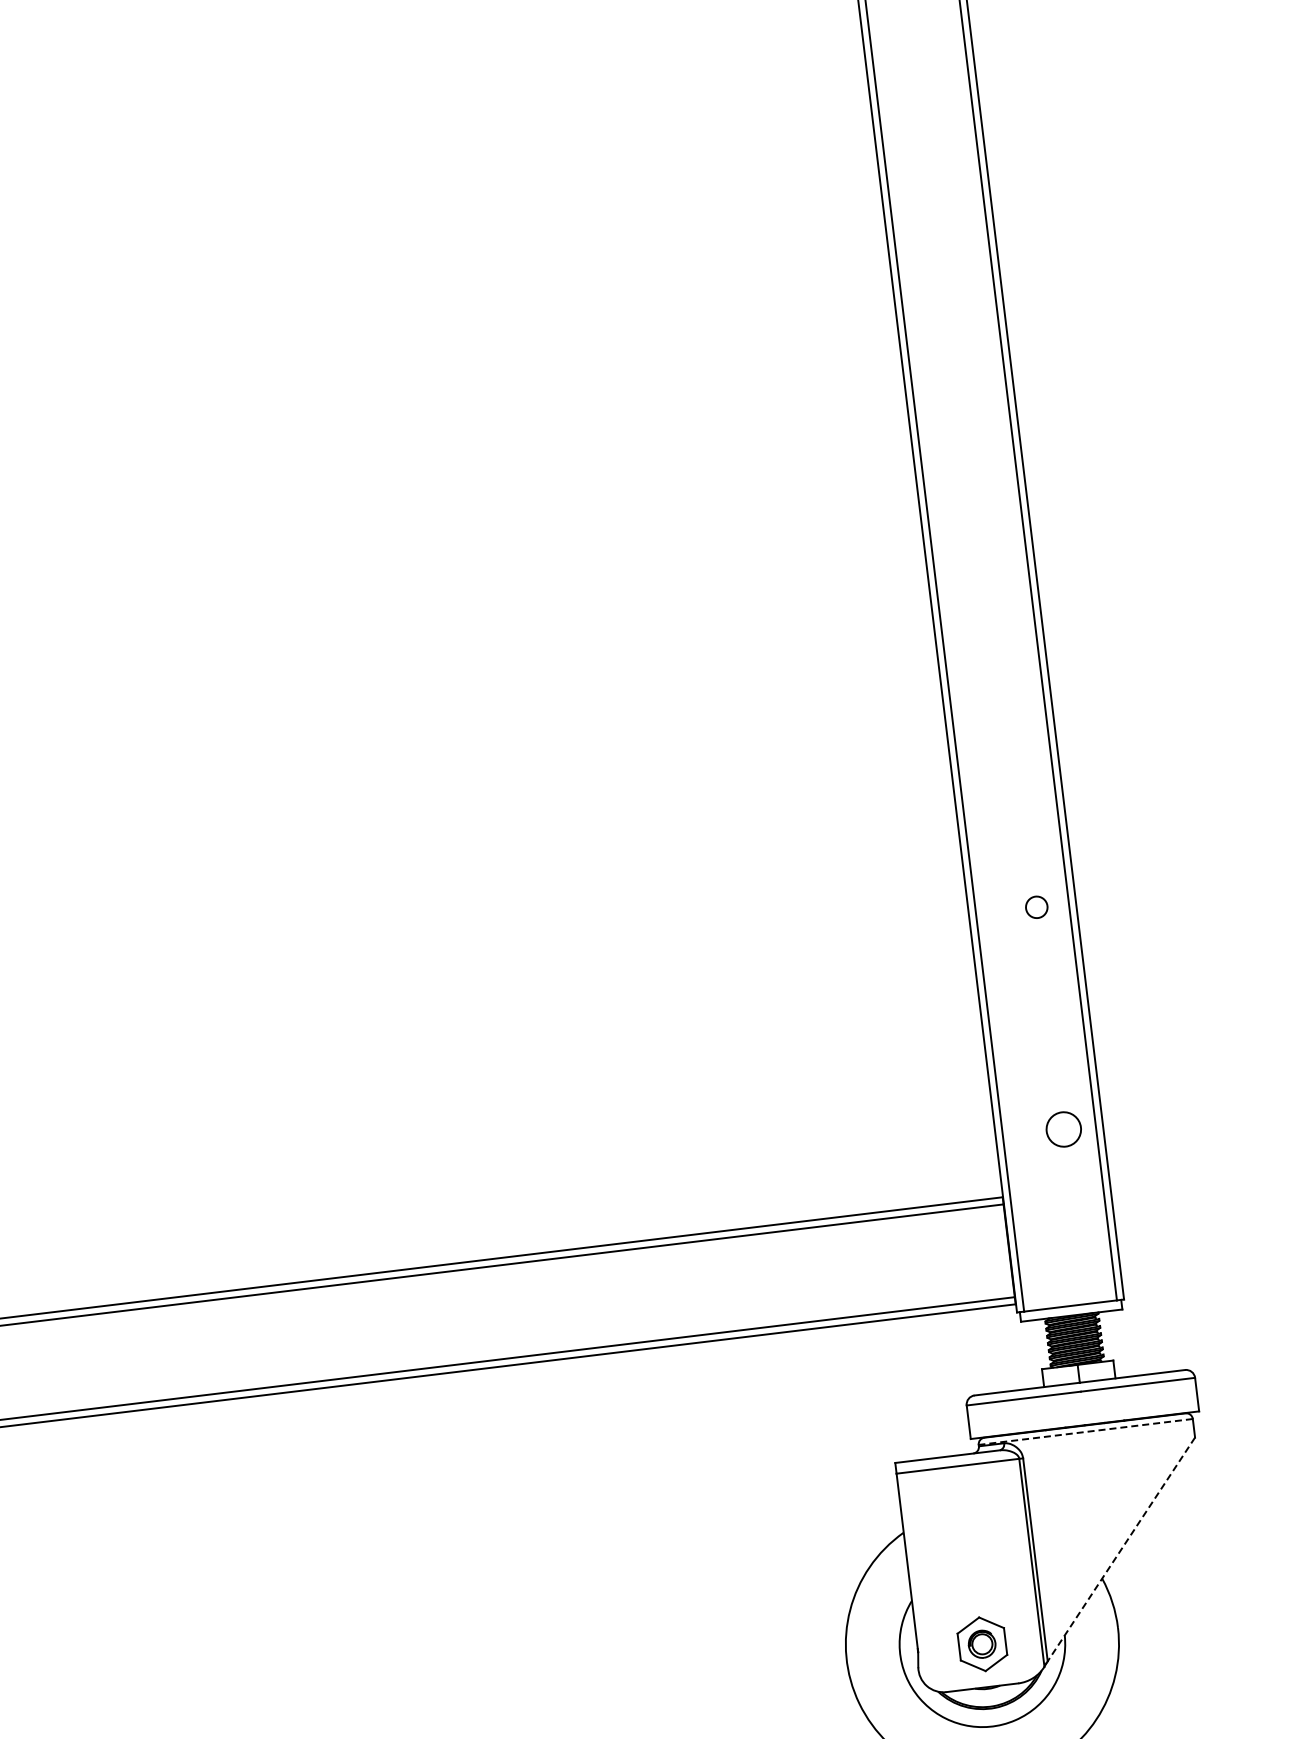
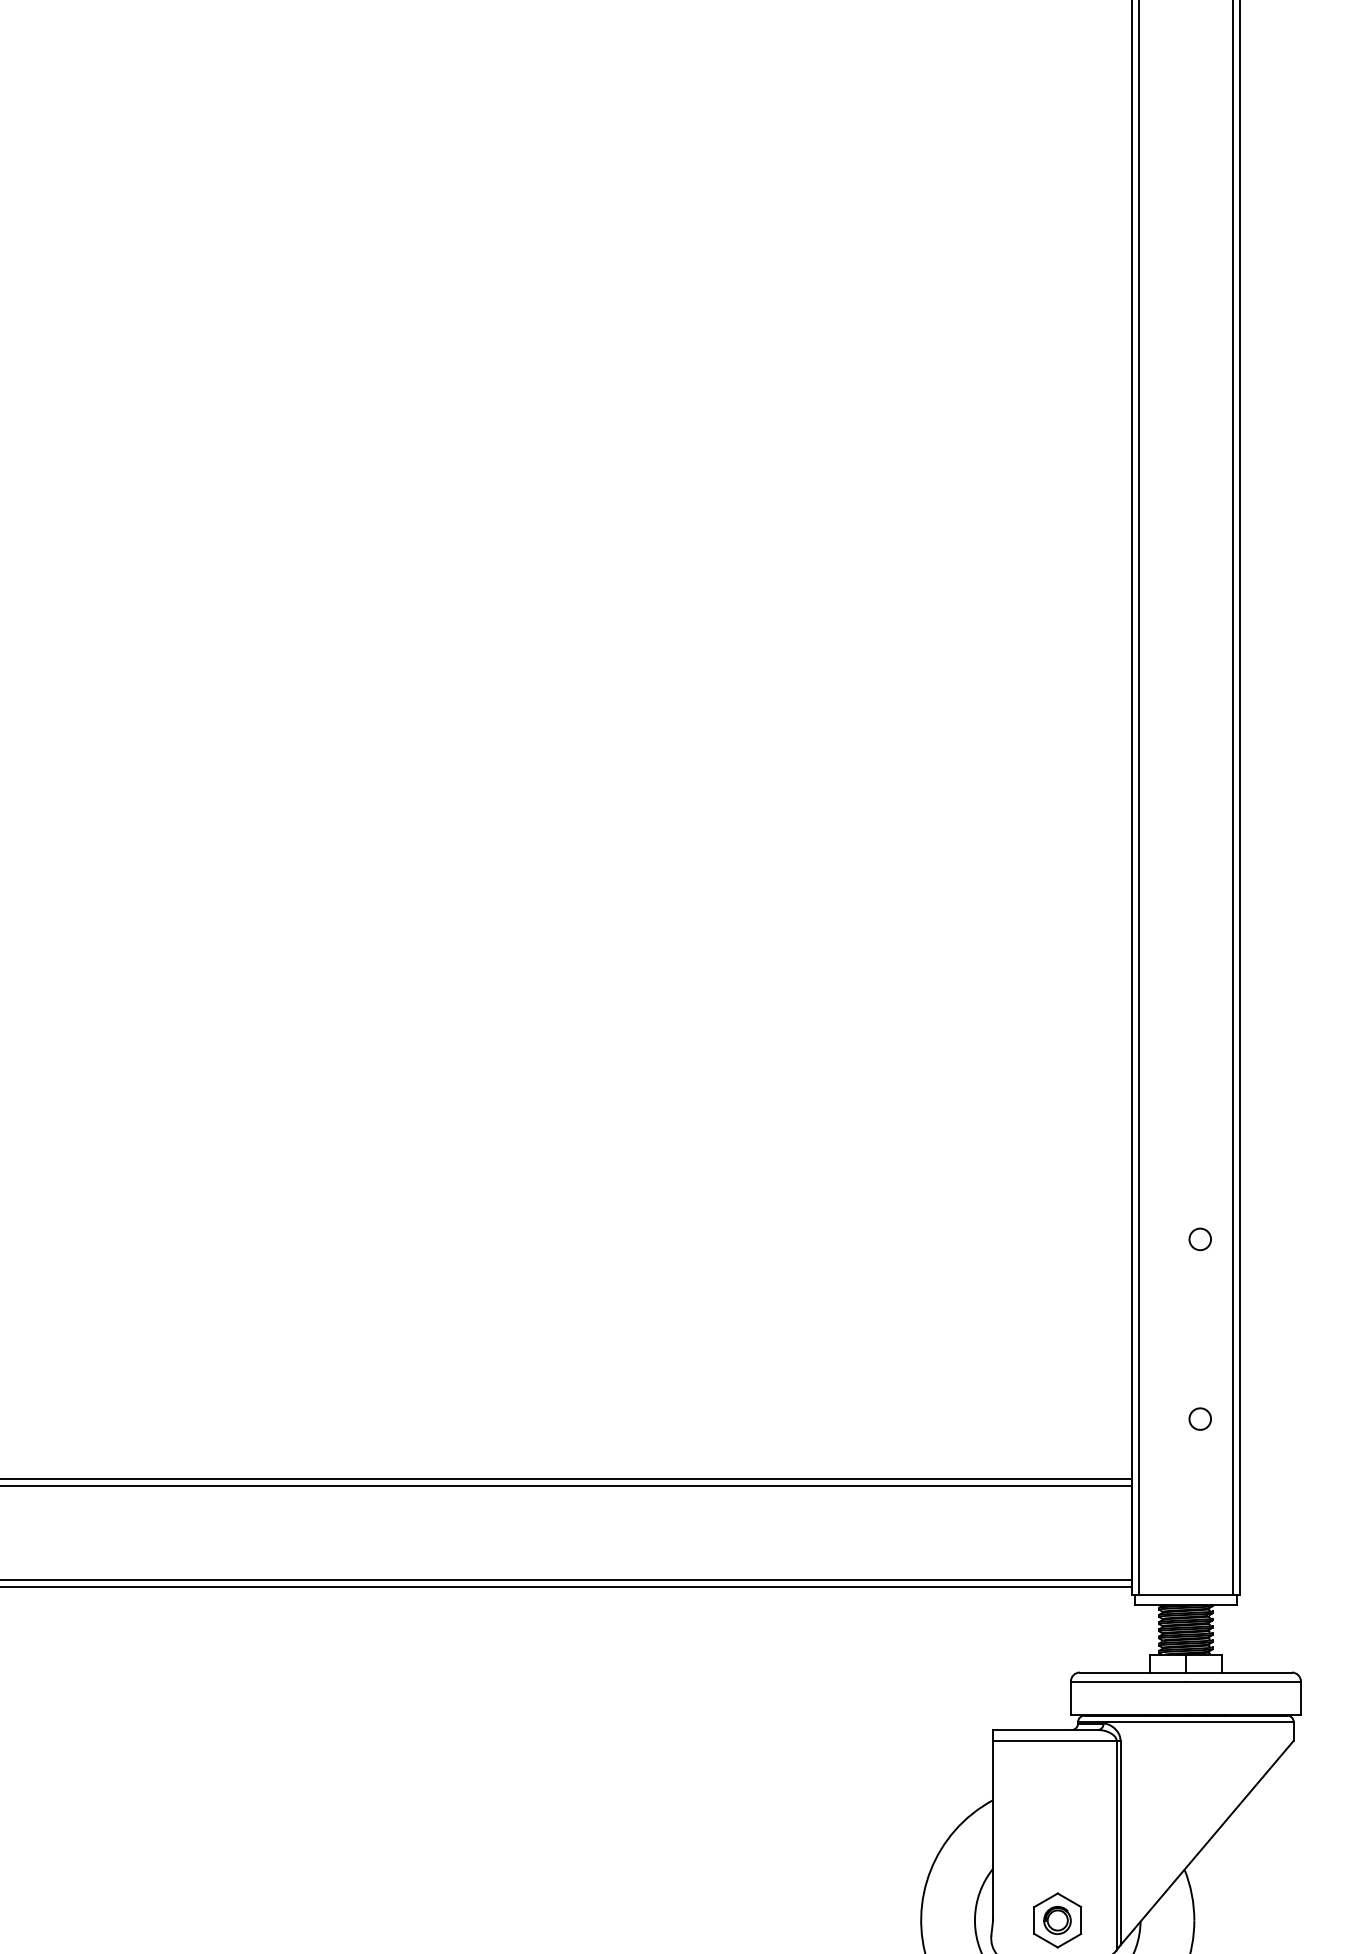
circle: (1036, 907) -> (1199, 1239), moved
circle: (1062, 1128) -> (1199, 1418), size x0.62
line: (1085, 1432) -> (1185, 1722), dashed -> solid
line: (1121, 1549) -> (1207, 1843), dashed -> solid

